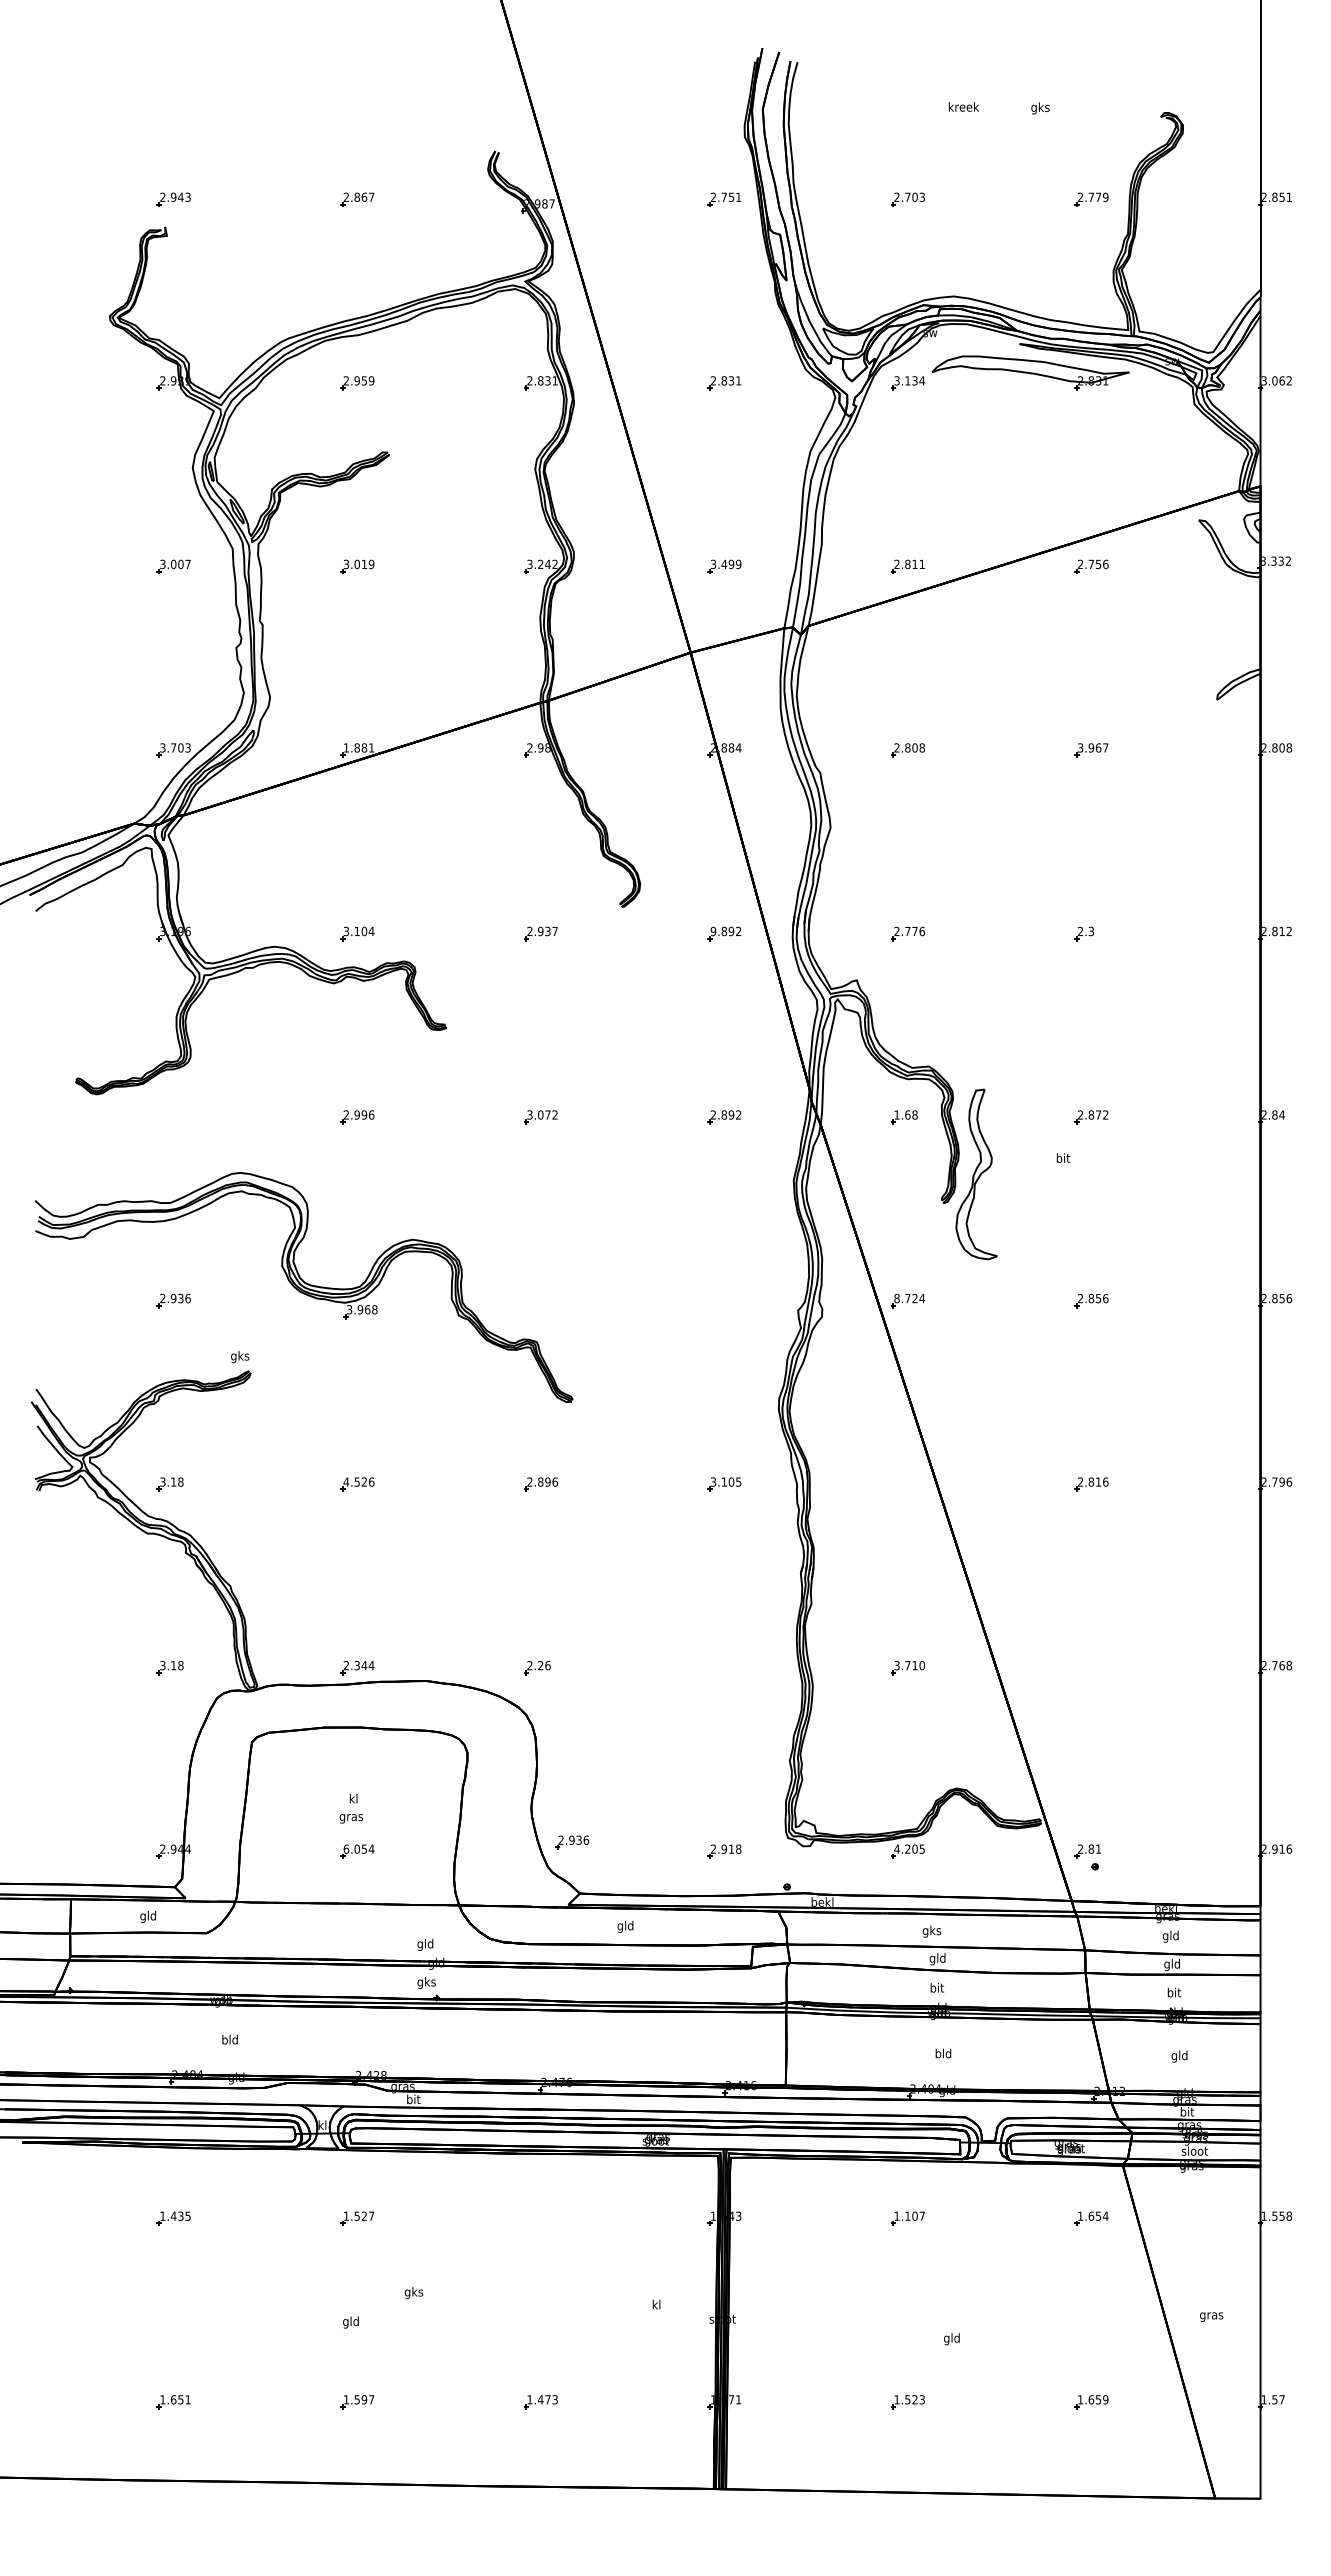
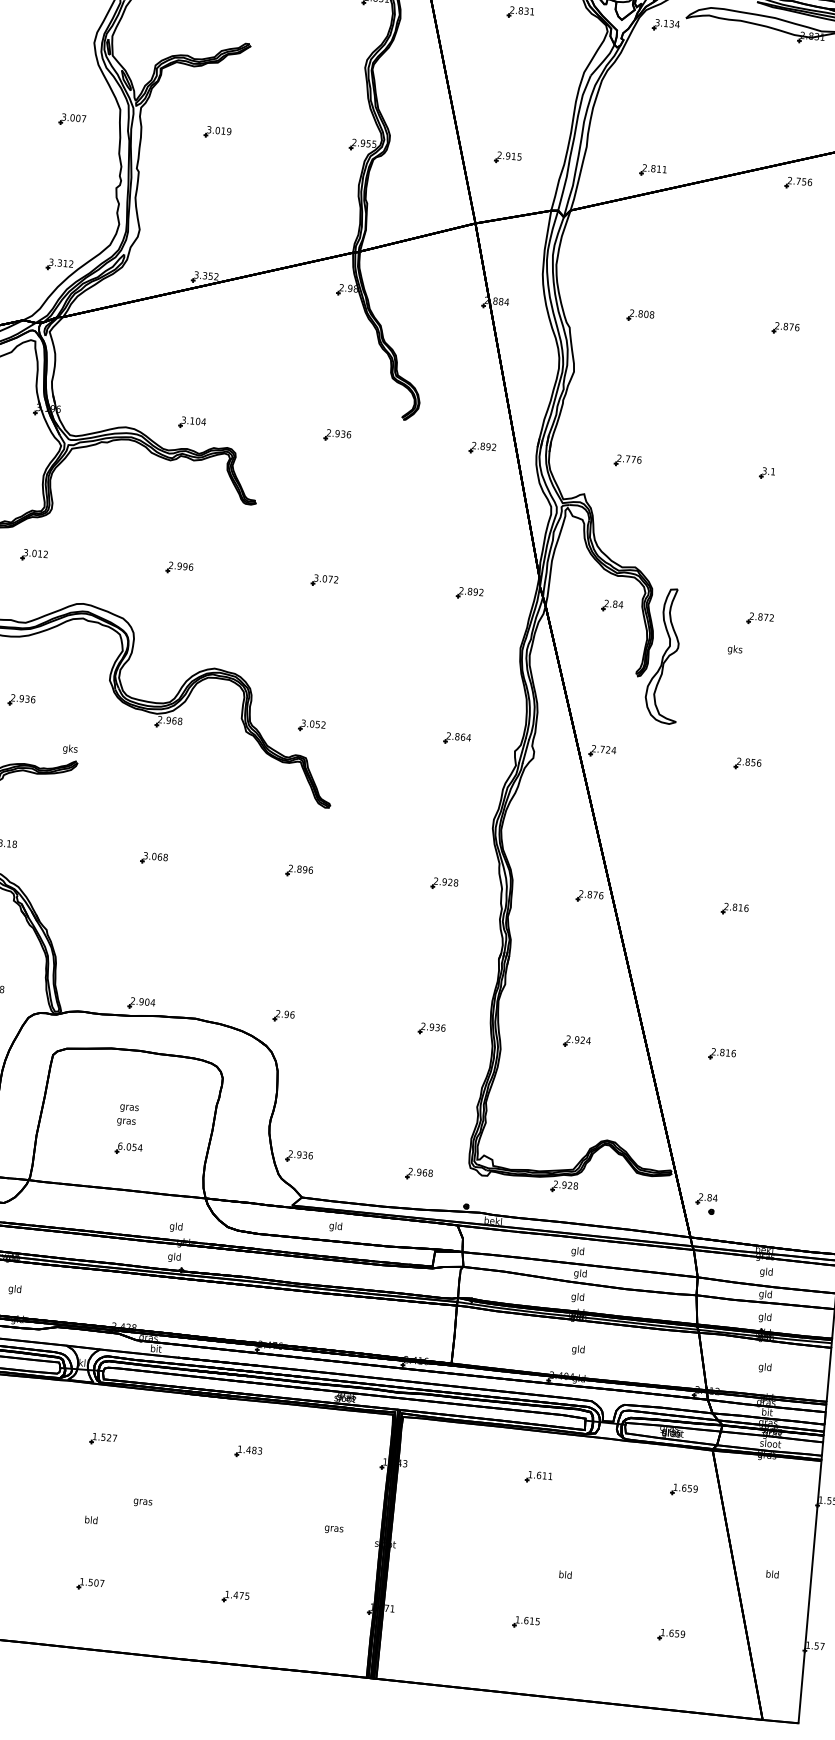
text: (542, 564) -> (364, 143), 3.242 -> 2.955
text: (725, 564) -> (509, 156), 3.499 -> 2.915
text: (180, 747) -> (65, 263), 3.703 -> 3.312
text: (358, 747) -> (206, 275), 1.881 -> 3.352
text: (1092, 747) -> (786, 326), 3.967 -> 2.876
text: (554, 931) -> (348, 434), 2.937 -> 2.936
text: (713, 931) -> (474, 445), 9.892 -> 2.892
text: (1085, 931) -> (768, 471), 2.3 -> 3.1
text: (905, 1114) -> (613, 603), 1.68 -> 2.84
part: (173, 1117) -> (34, 555), added
text: (1063, 1159) -> (735, 650), bit -> gks
text: (896, 1298) -> (593, 748), 8.724 -> 2.724
part: (540, 1300) -> (311, 725), added
part: (724, 1300) -> (457, 738), added
text: (349, 1310) -> (160, 720), 3.968 -> 2.968
text: (358, 1481) -> (155, 856), 4.526 -> 3.068
text: (725, 1481) -> (445, 881), 3.105 -> 2.928
part: (908, 1484) -> (590, 896), added
text: (360, 1665) -> (144, 1001), 2.344 -> 2.904
text: (540, 1665) -> (286, 1014), 2.26 -> 2.96
text: (909, 1665) -> (578, 1039), 3.710 -> 2.924
part: (724, 1668) -> (431, 1029), added
part: (1091, 1668) -> (722, 1054), added
text: (353, 1799) -> (129, 1107), kl -> gras
text: (731, 1848) -> (425, 1172), 2.918 -> 2.968
text: (909, 1848) -> (565, 1184), 4.205 -> 2.928
text: (1098, 1848) -> (715, 1197), 2.81 -> 2.84
text: (931, 1931) -> (577, 1251), gks -> gld
text: (426, 1982) -> (174, 1257), gks -> gld
text: (936, 1989) -> (577, 1298), bit -> gld
text: (1173, 1993) -> (764, 1317), bit -> gld
text: (224, 2040) -> (10, 1289), bld -> gld
text: (938, 2054) -> (574, 1349), bld -> gld
text: (914, 2215) -> (544, 1475), 1.107 -> 1.611
text: (1105, 2215) -> (695, 1488), 1.654 -> 1.659
part: (540, 2218) -> (248, 1451), added
text: (413, 2293) -> (142, 1502), gks -> gras
text: (656, 2305) -> (334, 1528), kl -> gras
text: (1211, 2315) -> (772, 1574), gras -> bld
text: (345, 2322) -> (86, 1520), gld -> bld
text: (946, 2339) -> (561, 1575), gld -> bld
text: (364, 2399) -> (96, 1582), 1.597 -> 1.507
text: (554, 2399) -> (246, 1595), 1.473 -> 1.475
text: (914, 2399) -> (531, 1620), 1.523 -> 1.615

